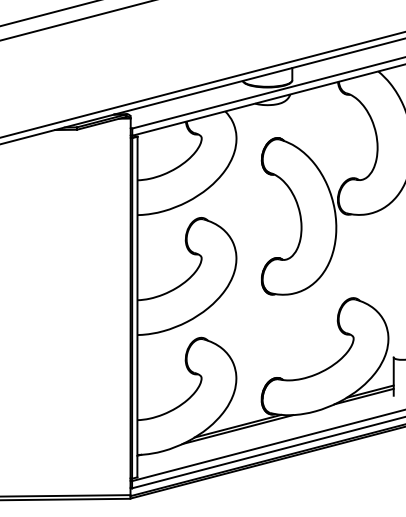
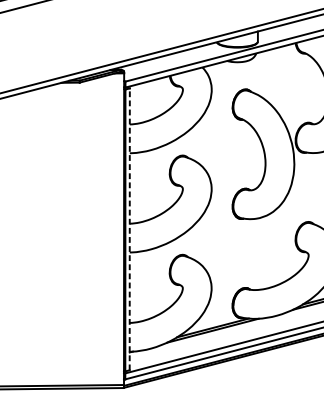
line: (137, 306) -> (129, 228), solid -> dashed

